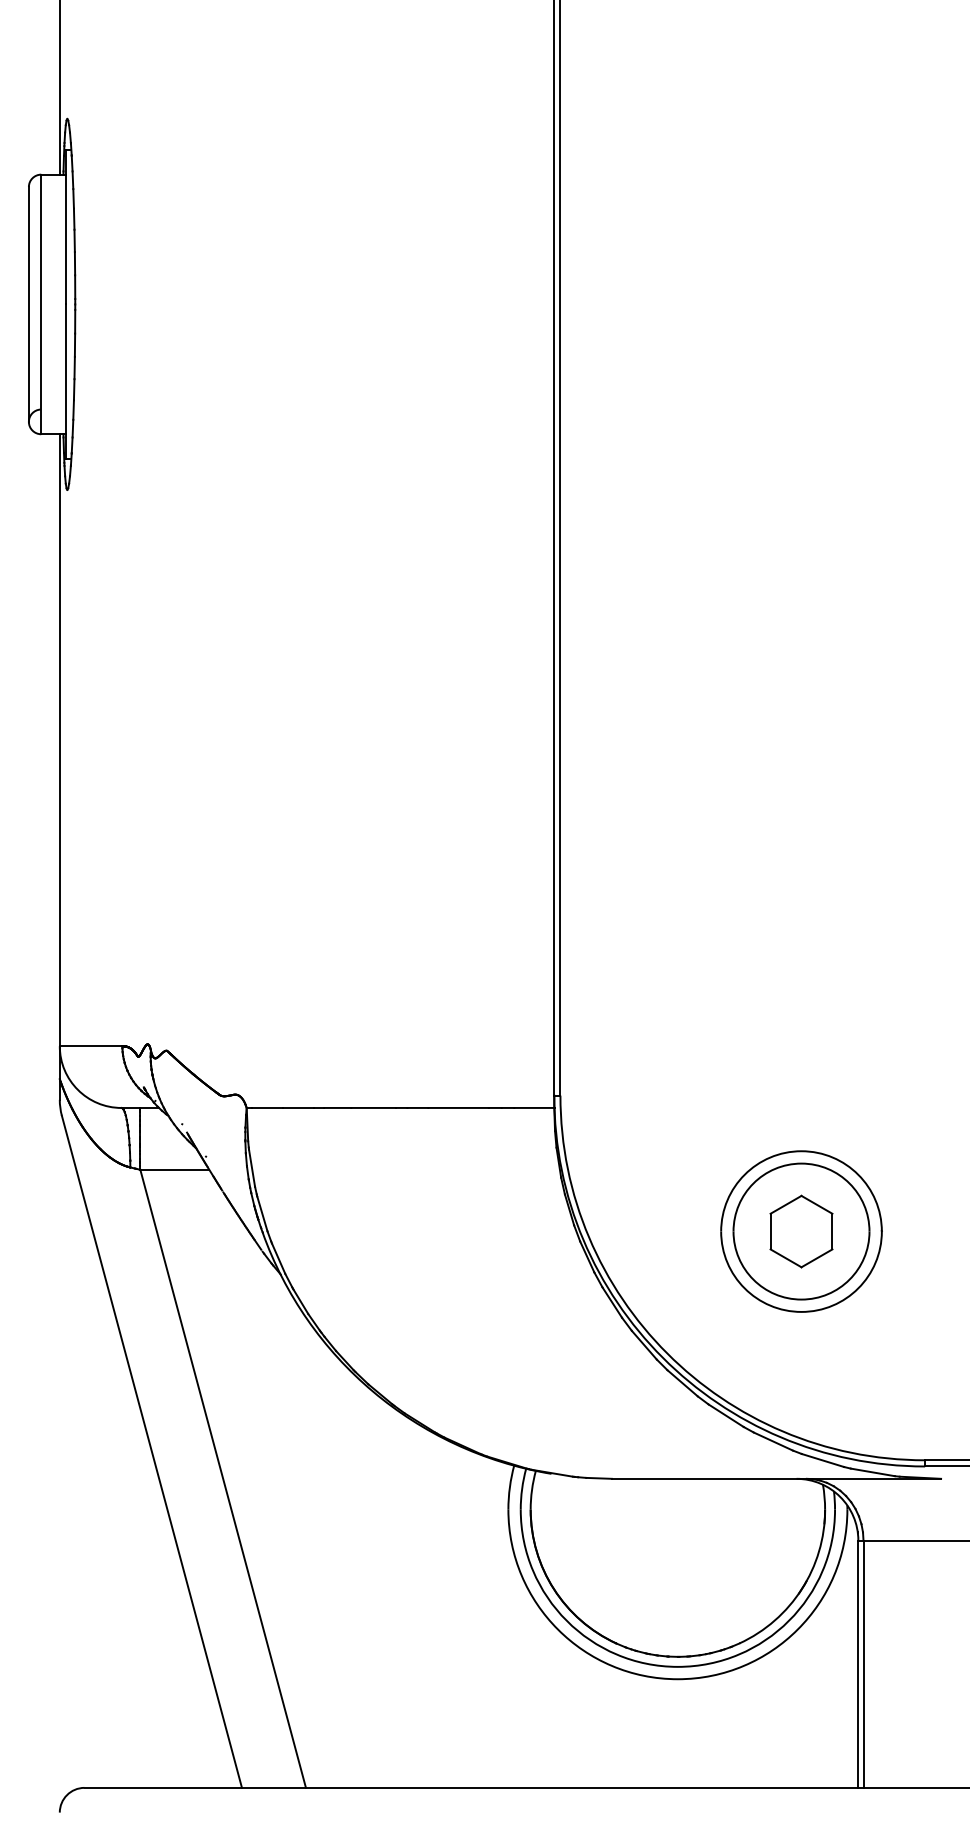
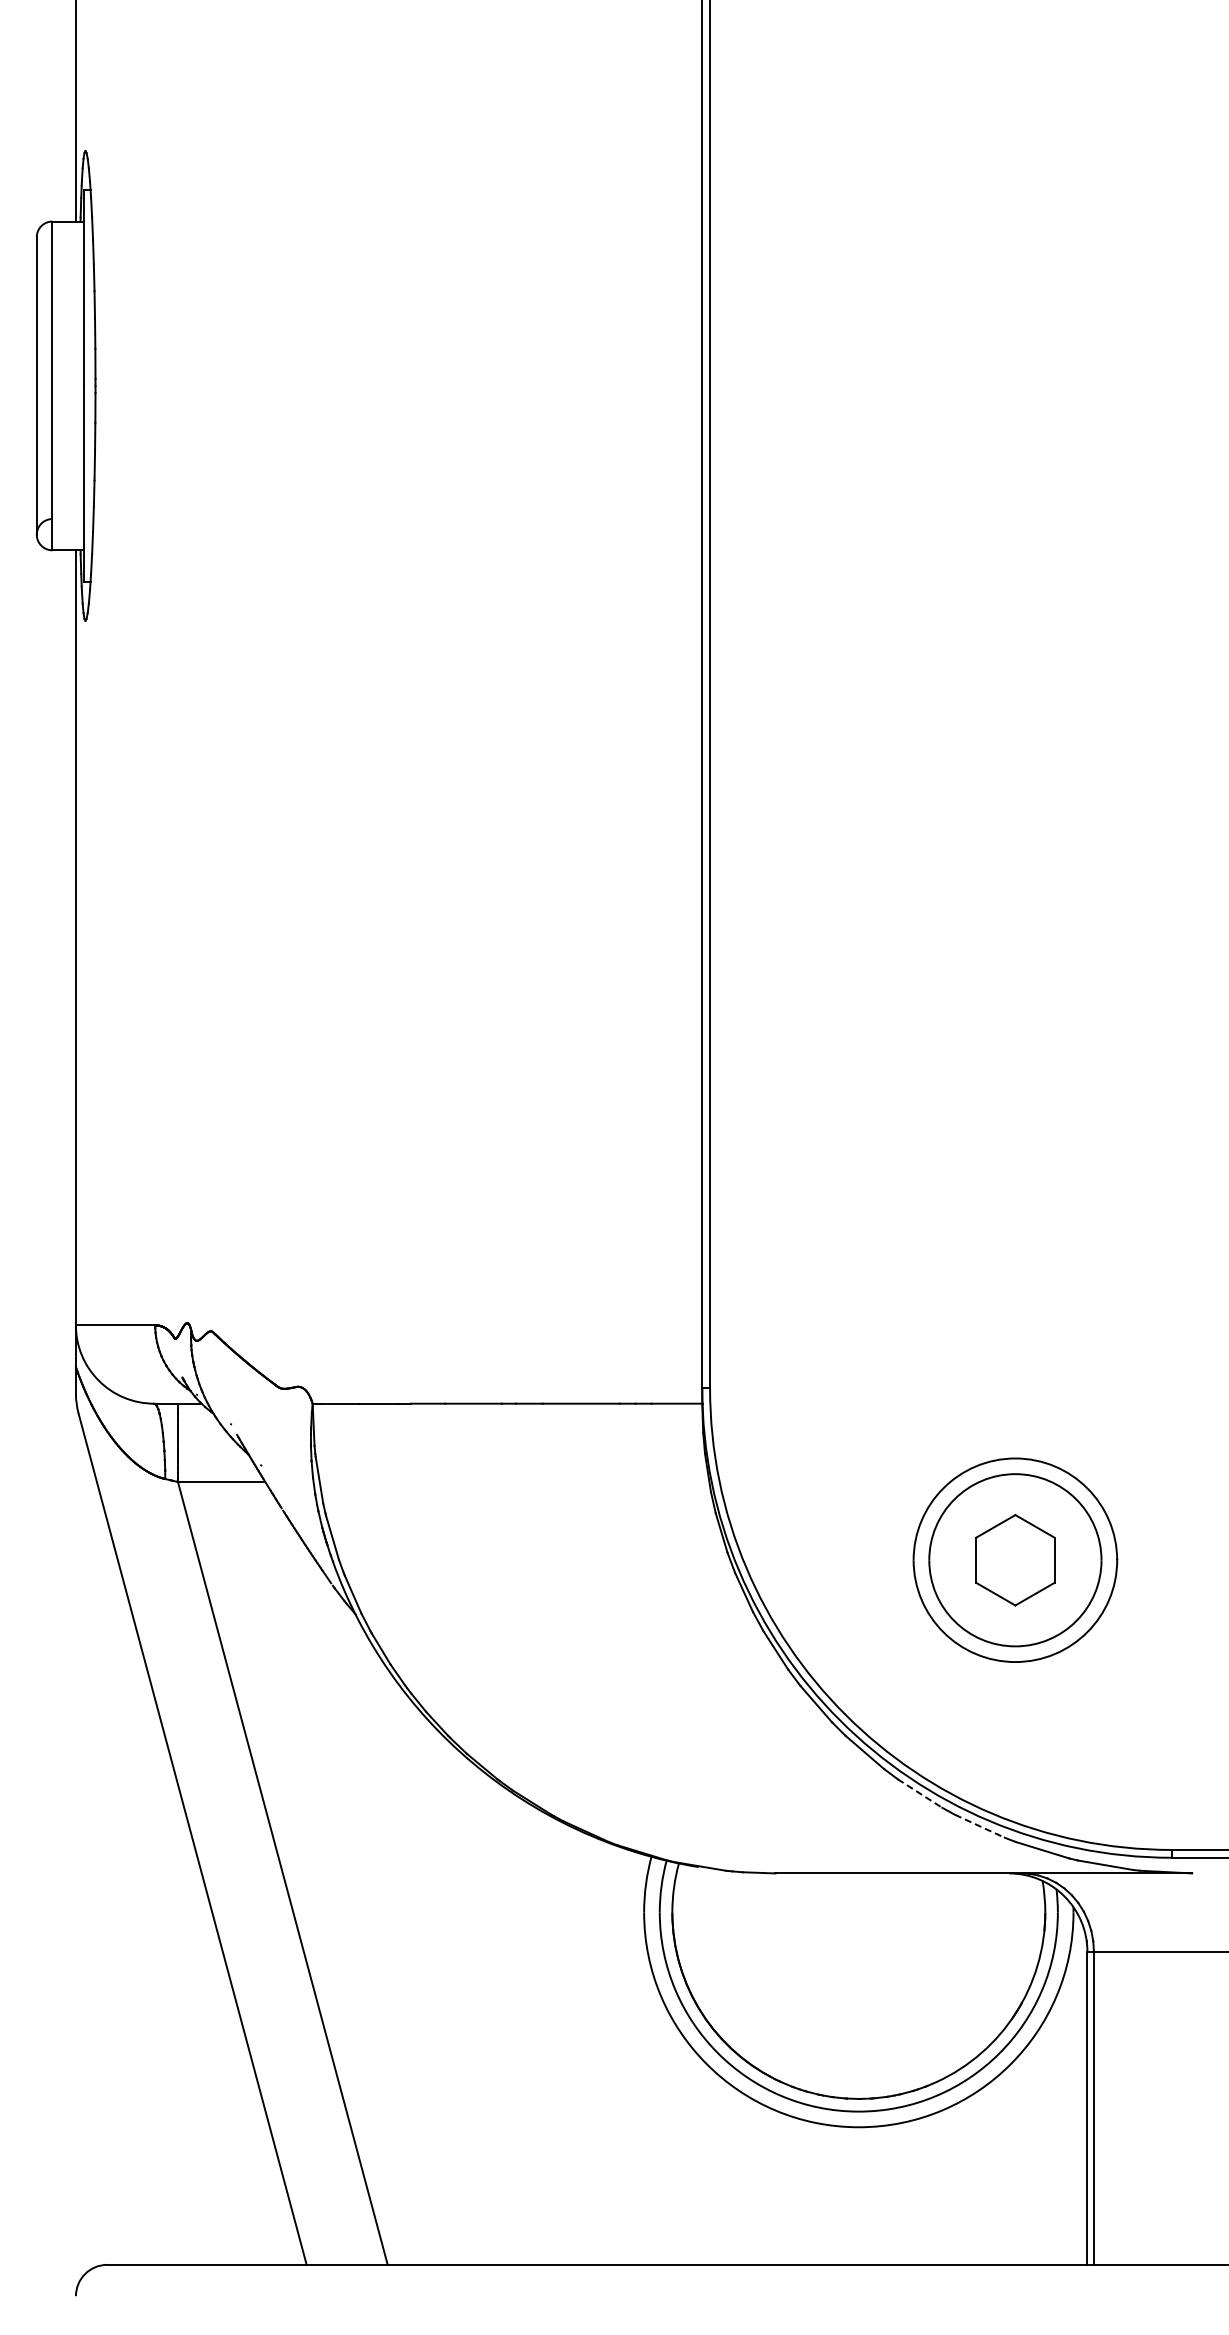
line: (726, 1415) -> (920, 1793), solid -> dashed
line: (773, 1441) -> (980, 1826), solid -> dashed

